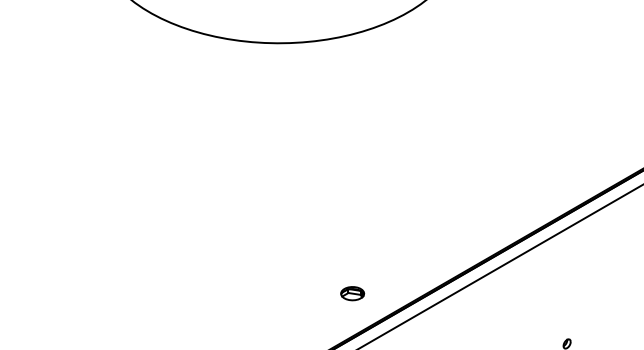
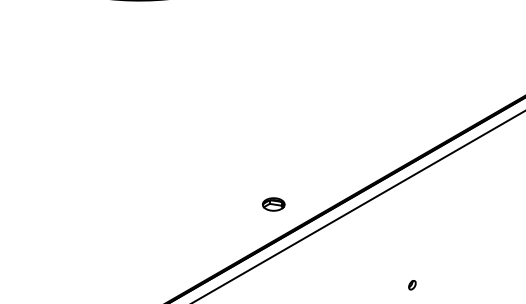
part: (352, 293) -> (273, 204), moved

